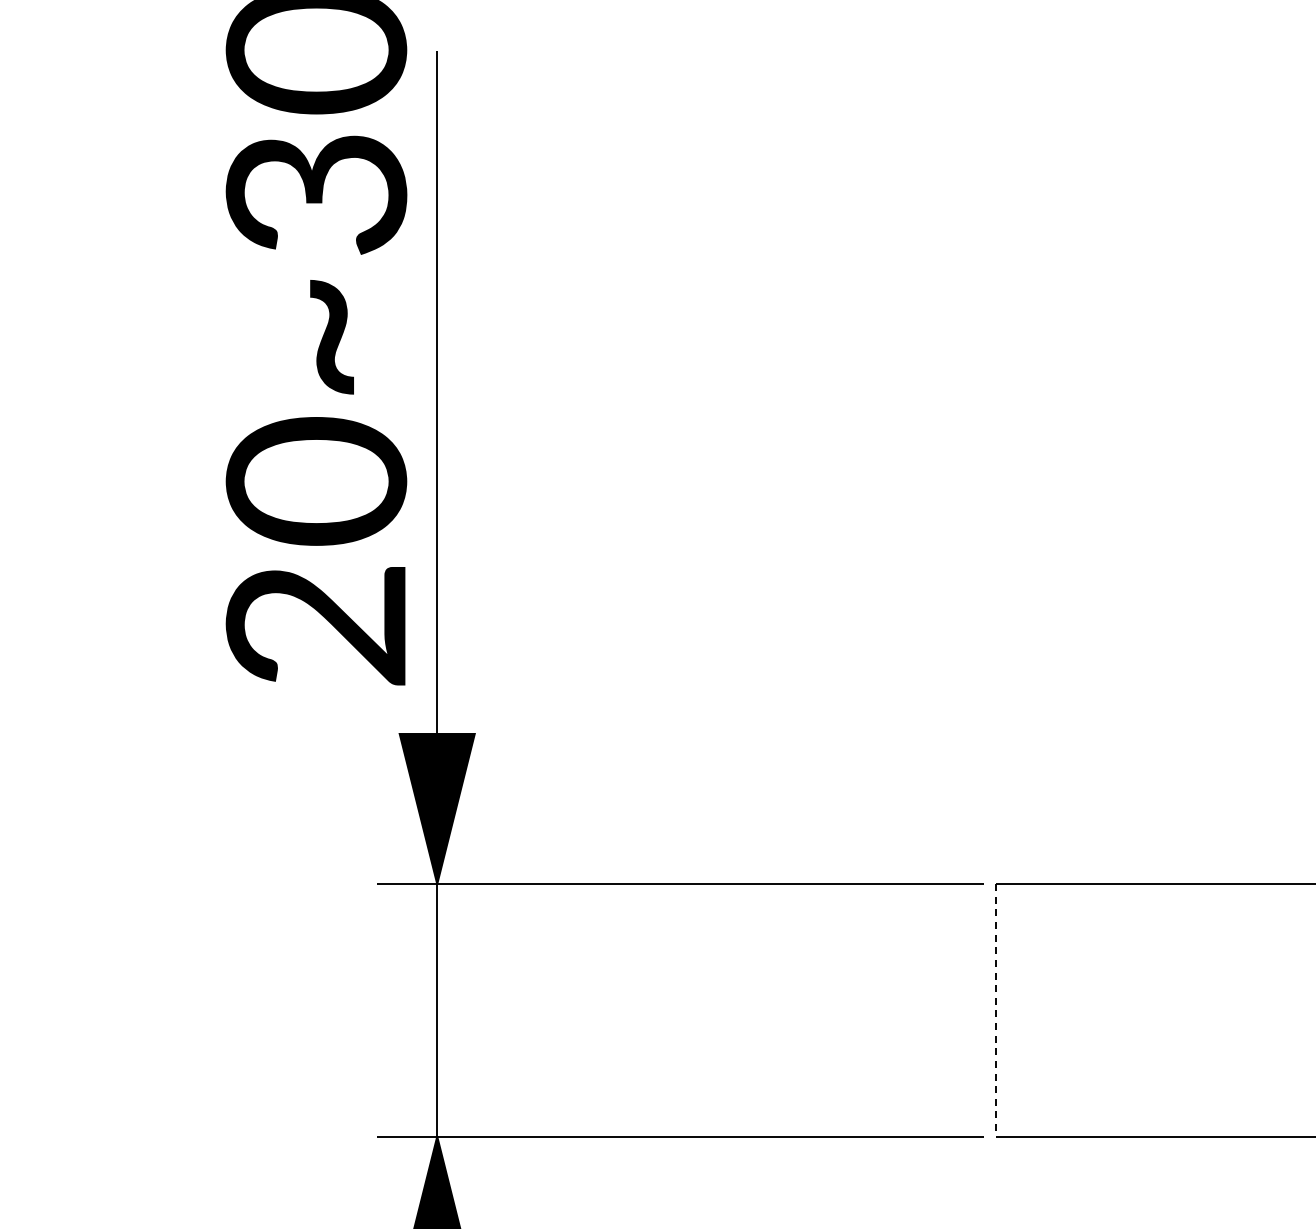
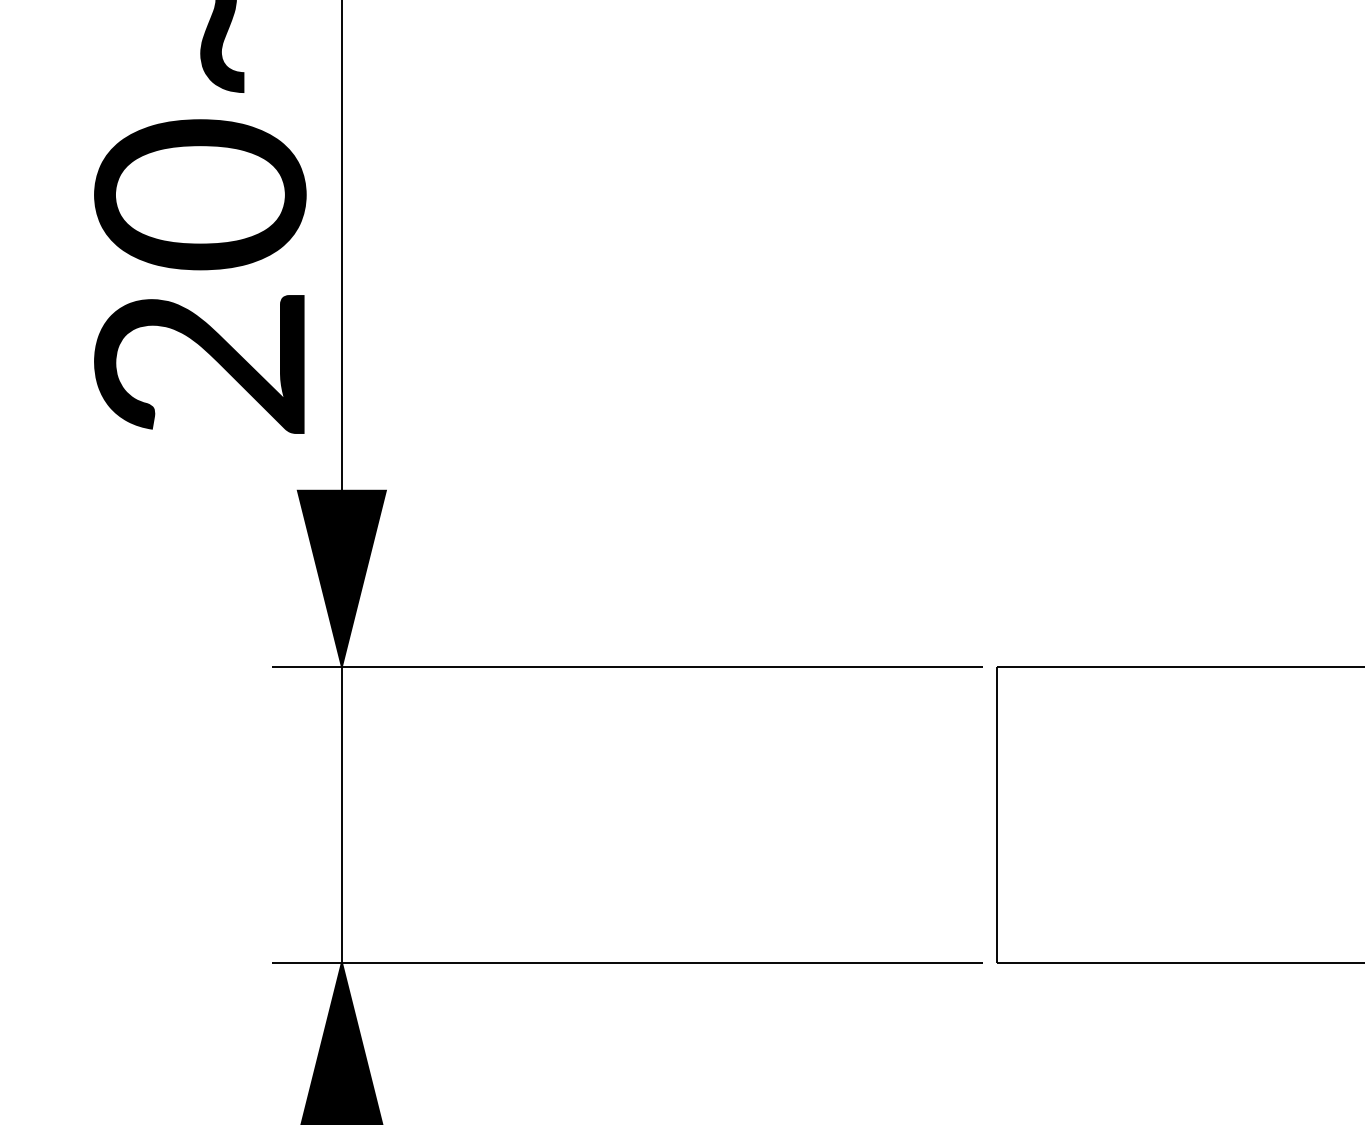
line: (996, 1010) -> (997, 814), dashed -> solid

